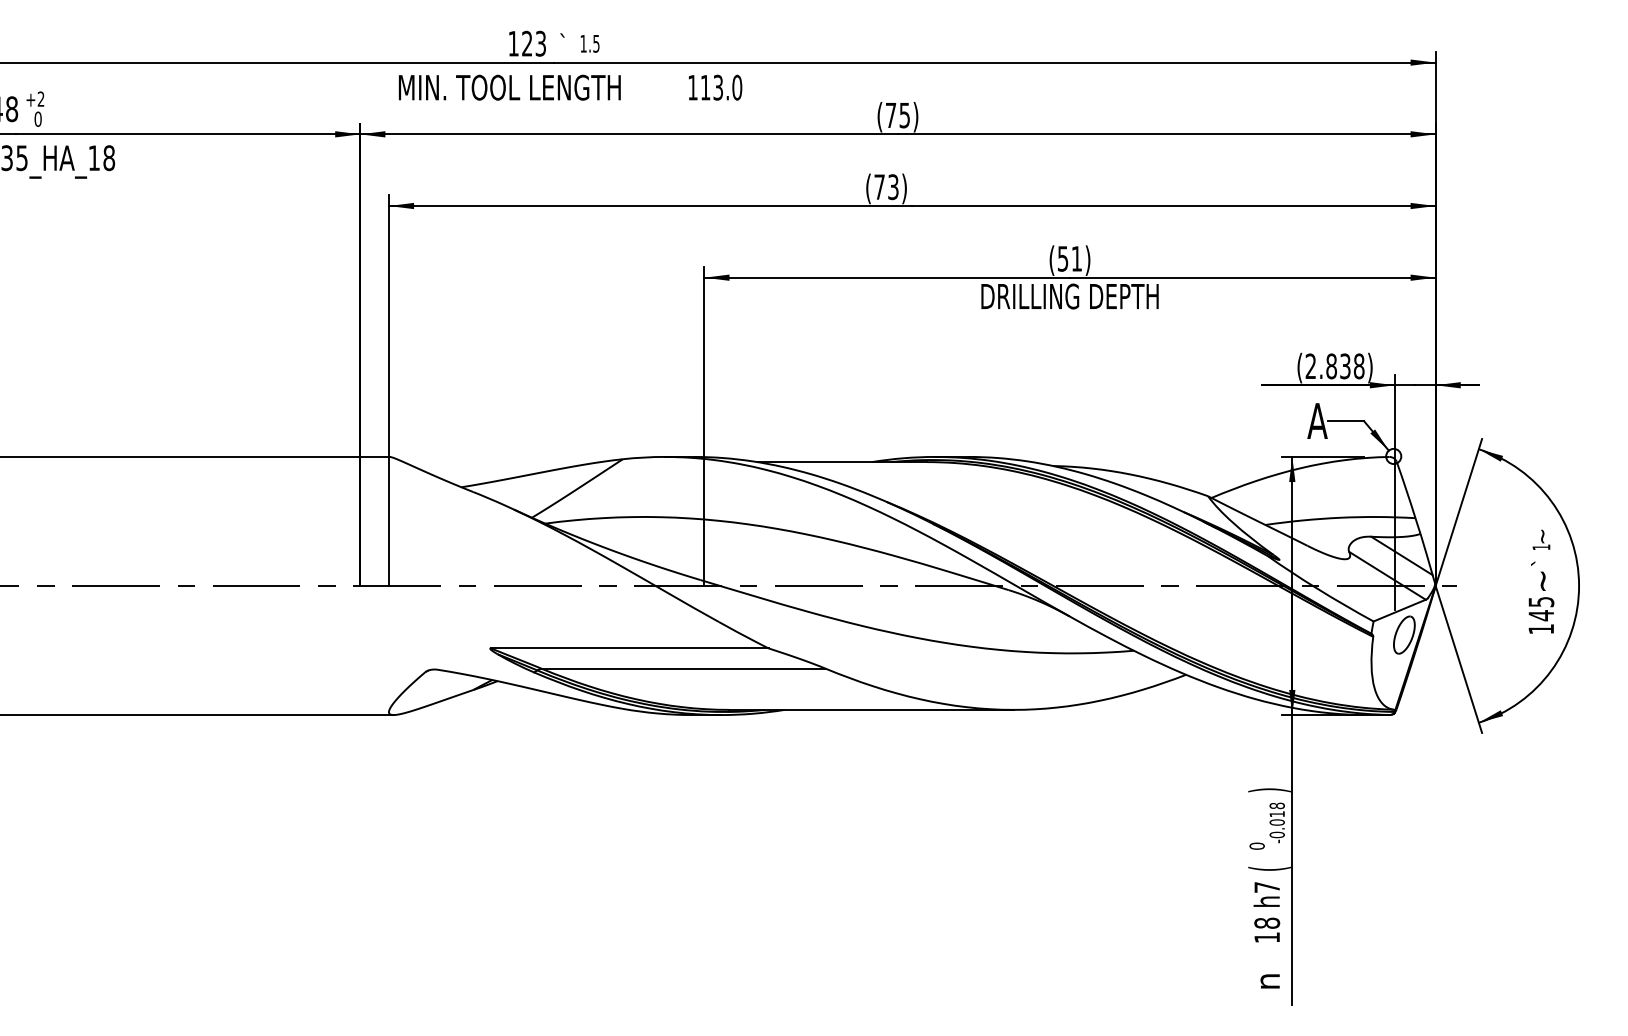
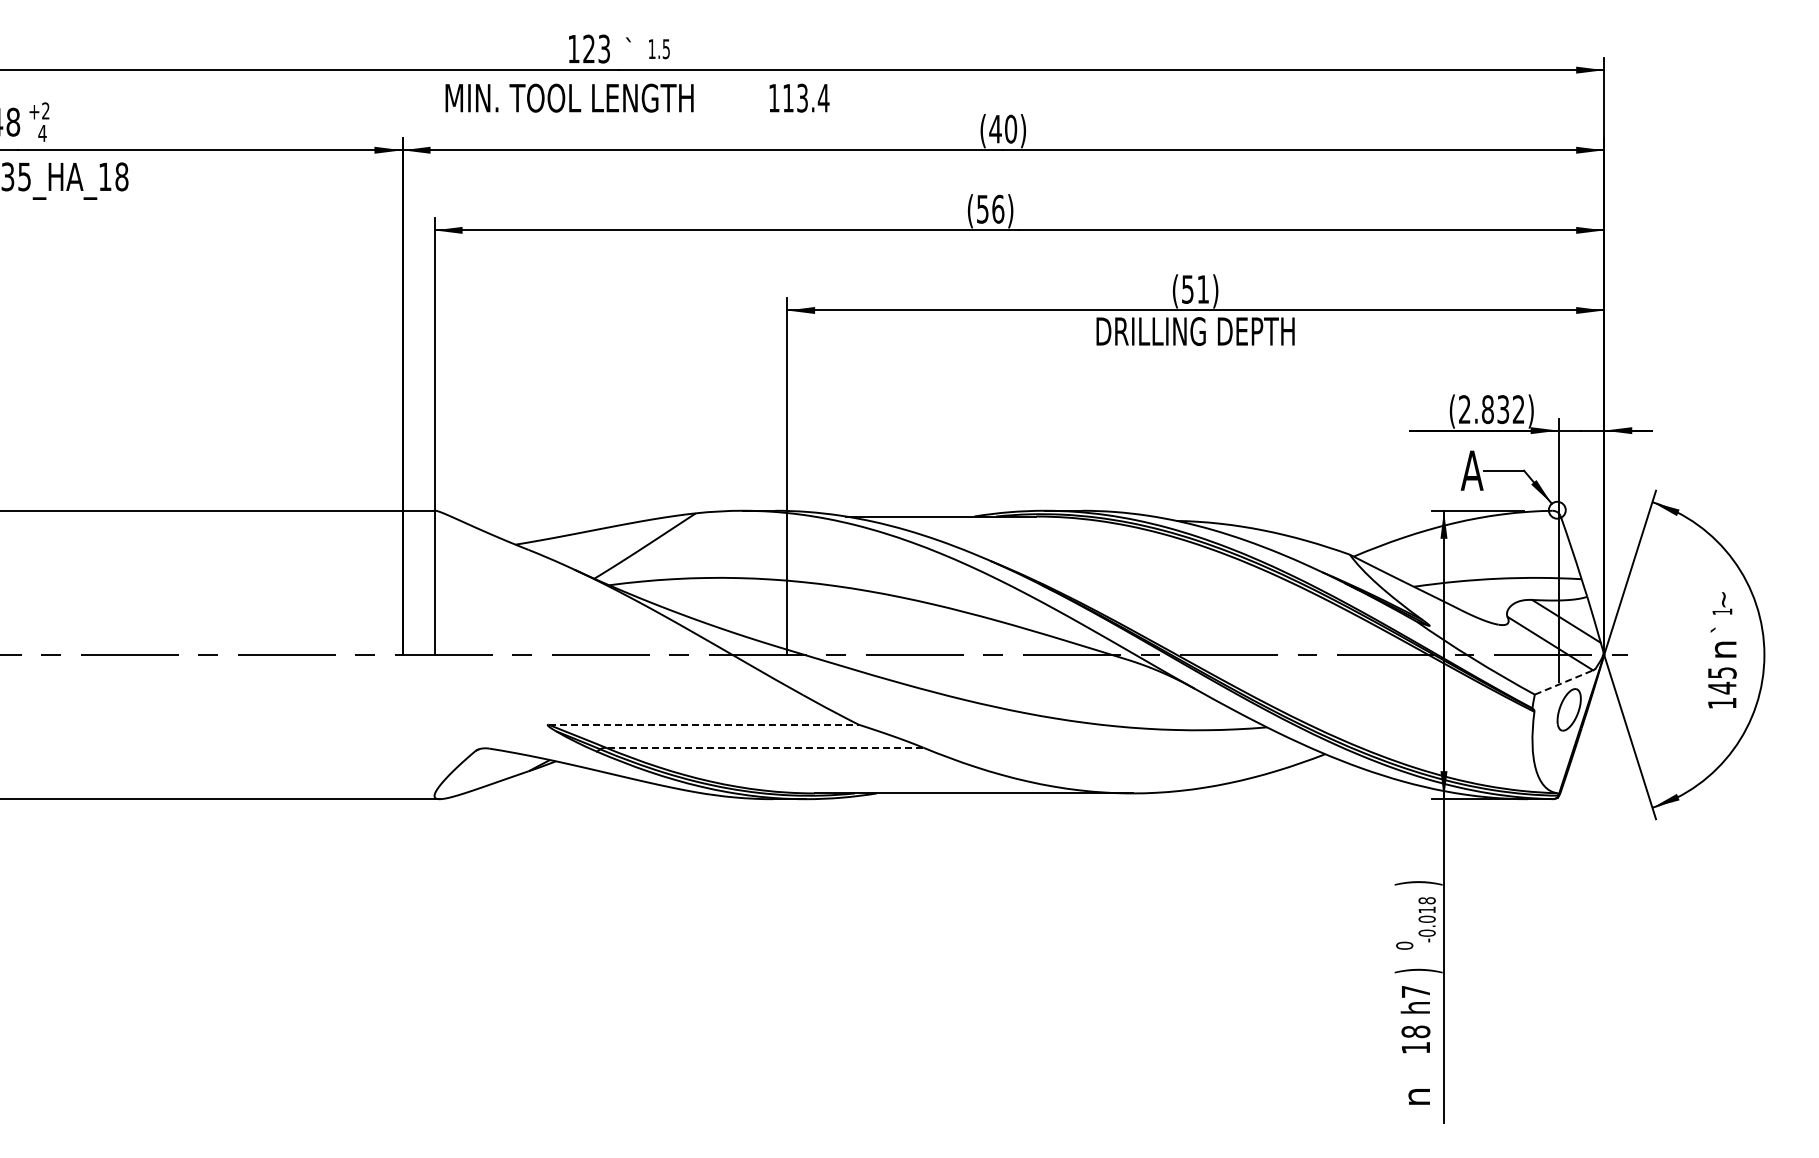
text: (737, 87) -> (823, 97), 113.0 -> 113.4
text: (898, 114) -> (1003, 128), (75) -> (40)
text: (38, 119) -> (42, 133), 0 -> 4
text: (886, 186) -> (990, 208), (73) -> (56)
text: (1358, 366) -> (1518, 409), (2.838) -> (2.832)
text: (1544, 581) -> (1725, 649), ~ -> n
line: (1399, 610) -> (1563, 682), solid -> dashed
line: (630, 648) -> (704, 724), solid -> dashed
line: (684, 668) -> (764, 747), solid -> dashed
text: (1269, 868) -> (1418, 970), ( -> )

